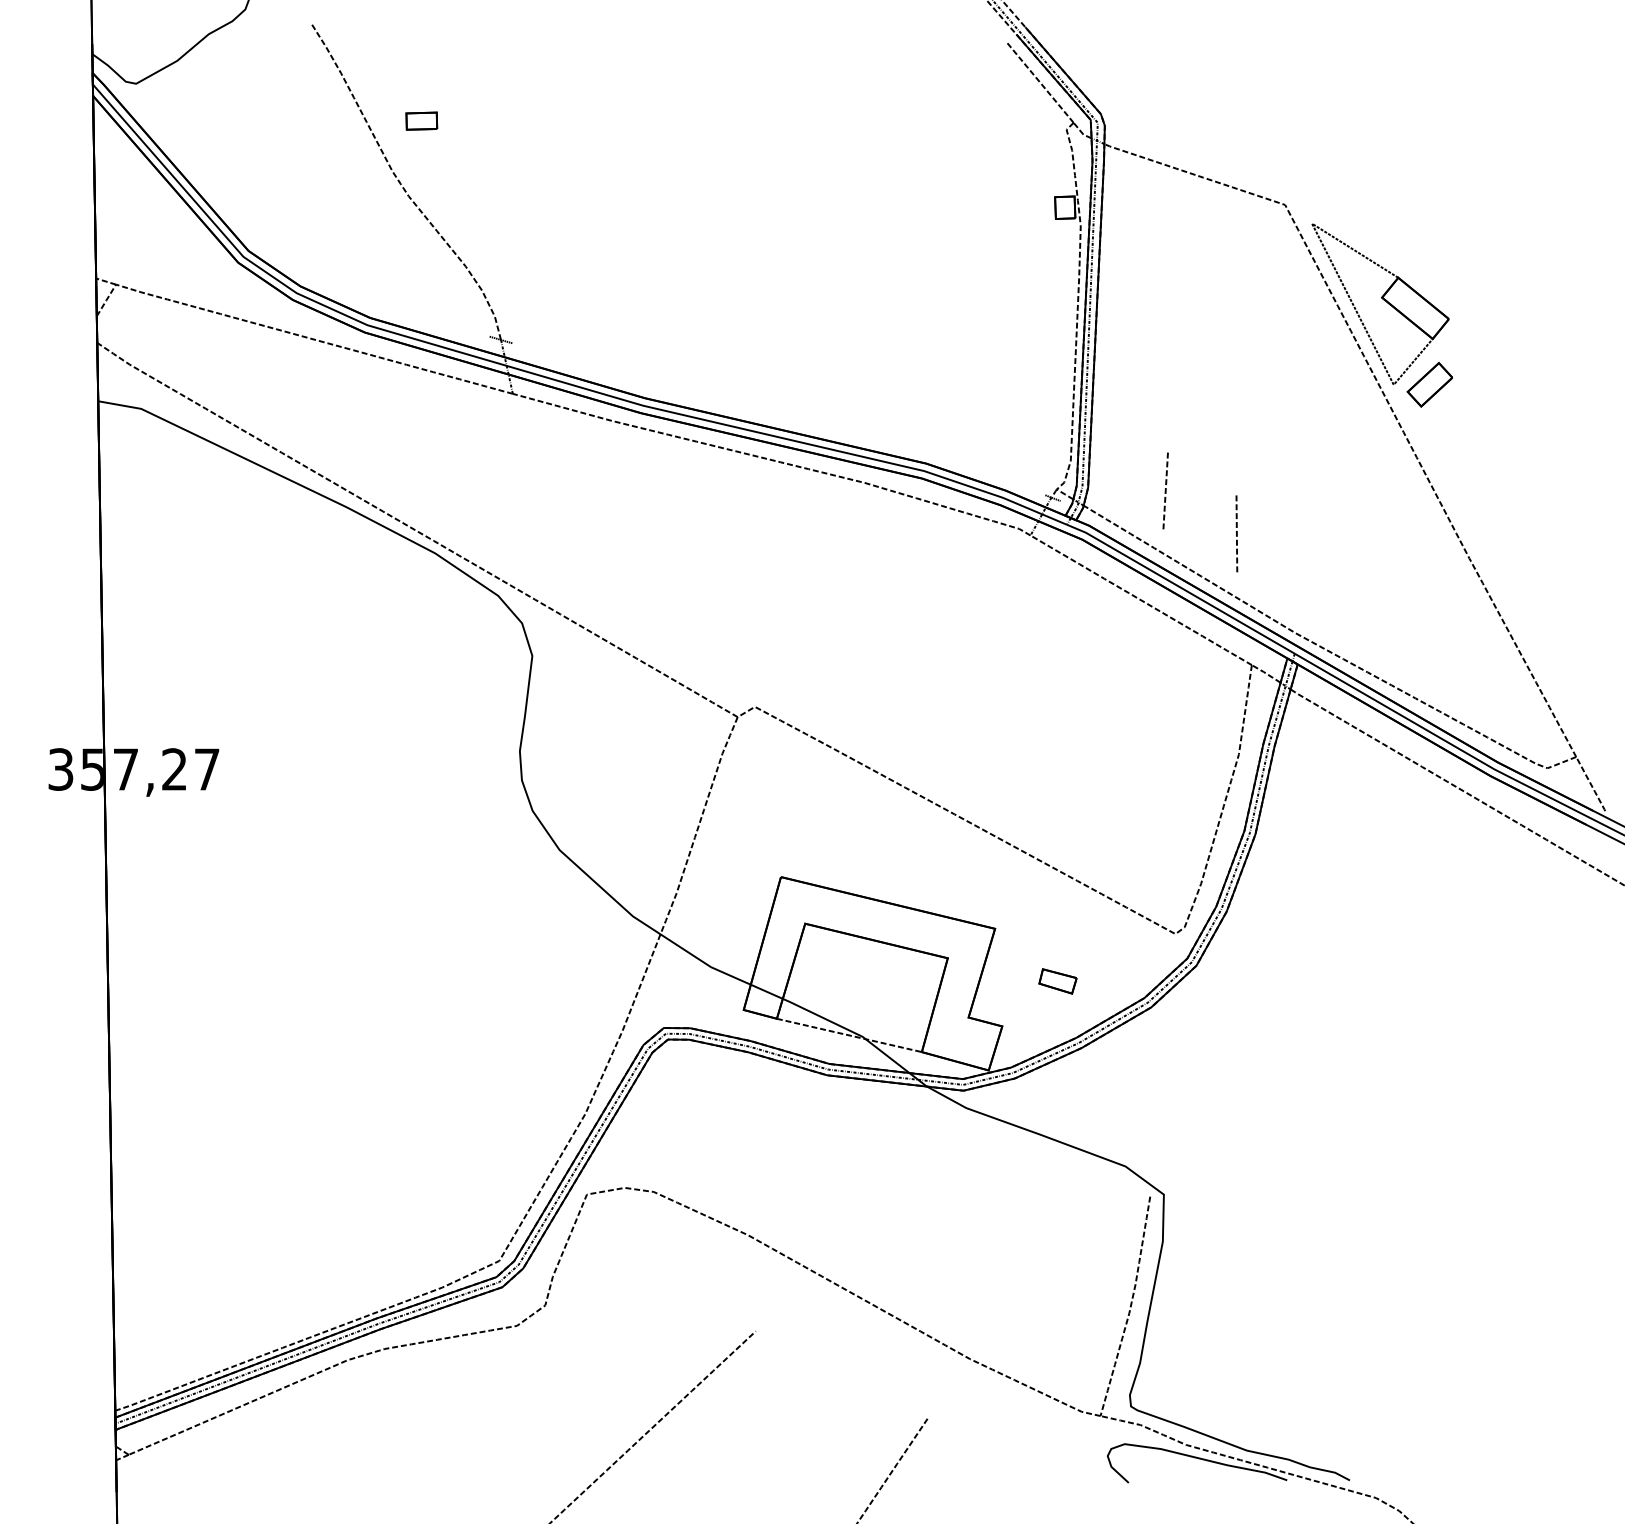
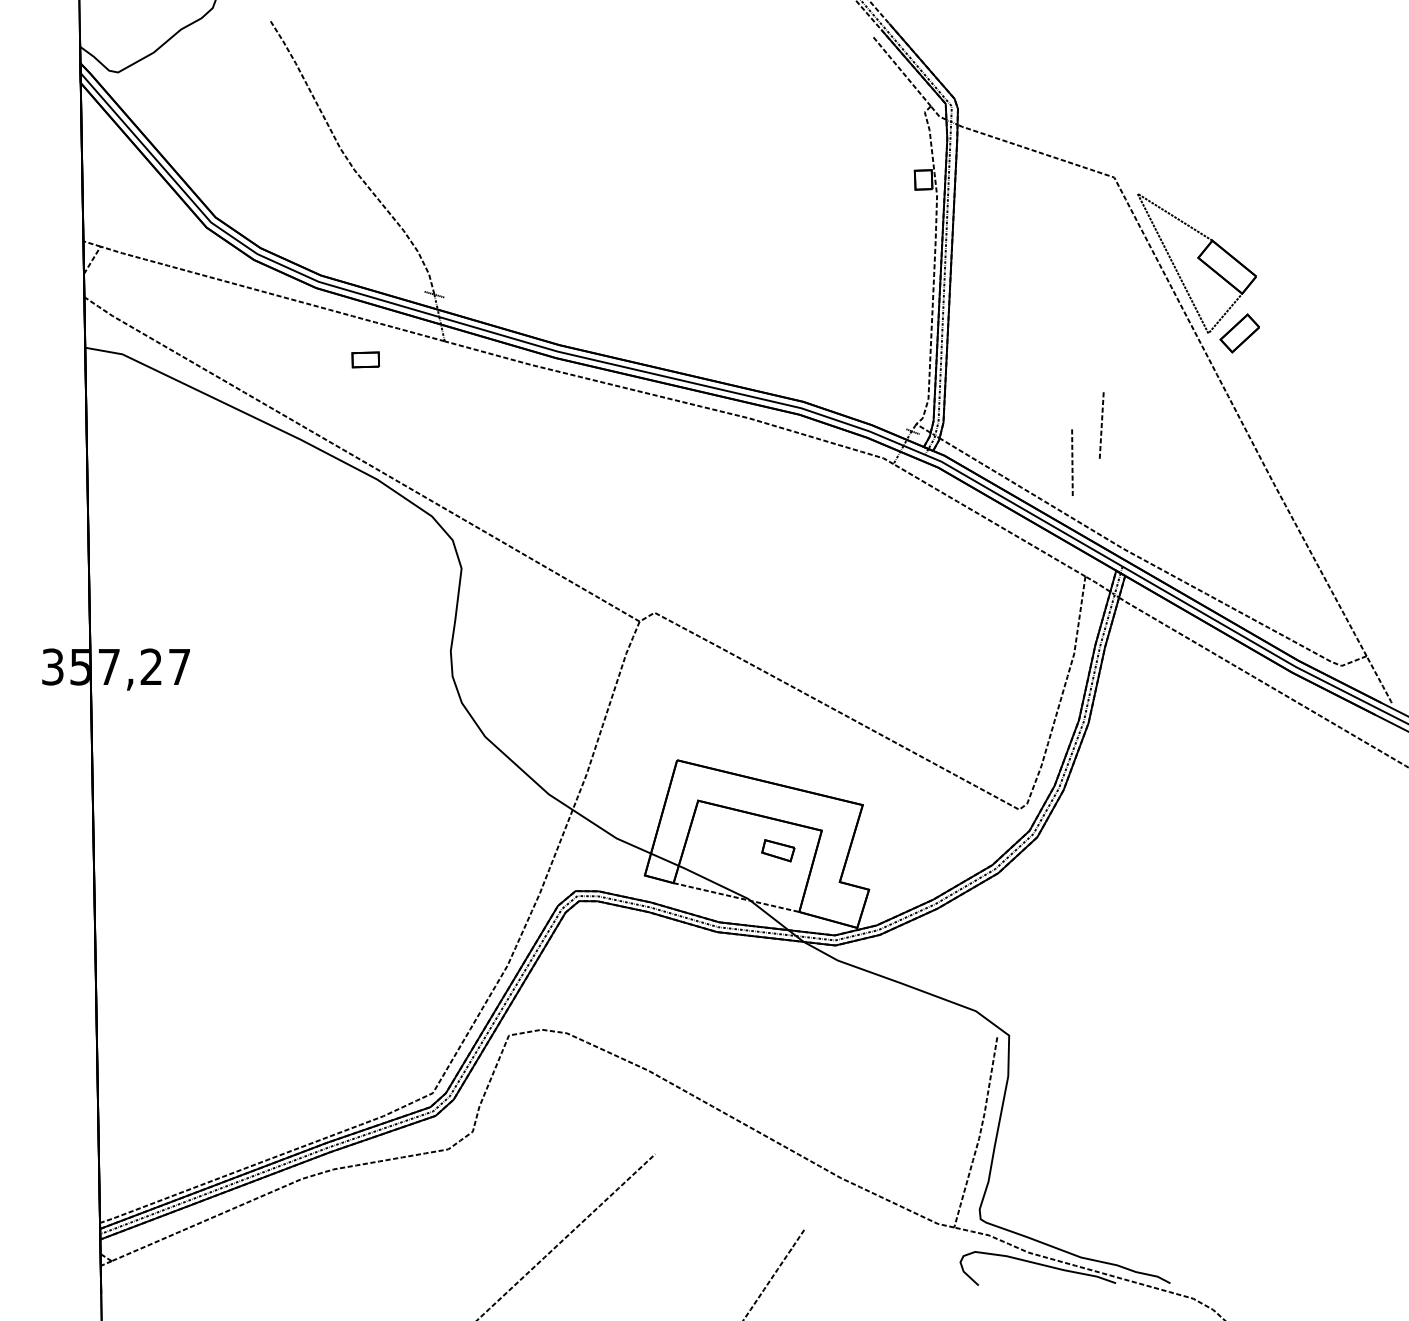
part: (421, 120) -> (365, 359), moved
line: (1165, 490) -> (1101, 425), moved
part: (1058, 981) -> (778, 850), moved

